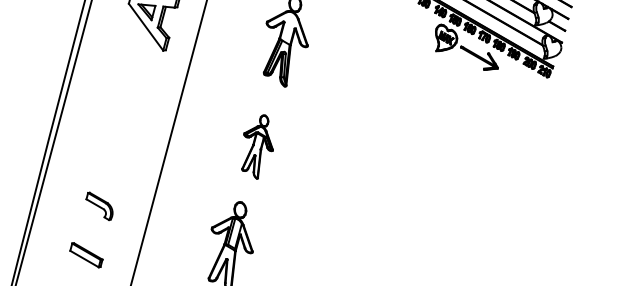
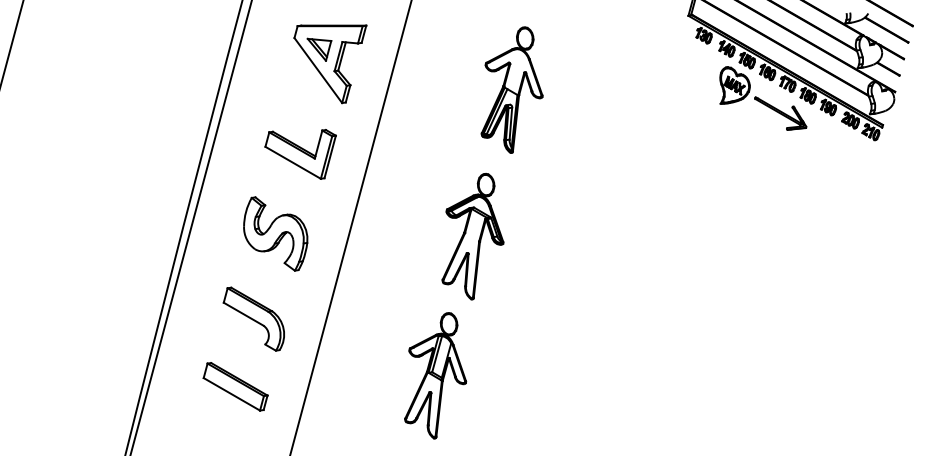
part: (133, 87) -> (300, 154), added
part: (115, 144) -> (275, 233), added
part: (257, 146) -> (472, 236), size x1.43
part: (99, 205) -> (253, 318), size x1.67
part: (86, 255) -> (235, 386), size x1.43

